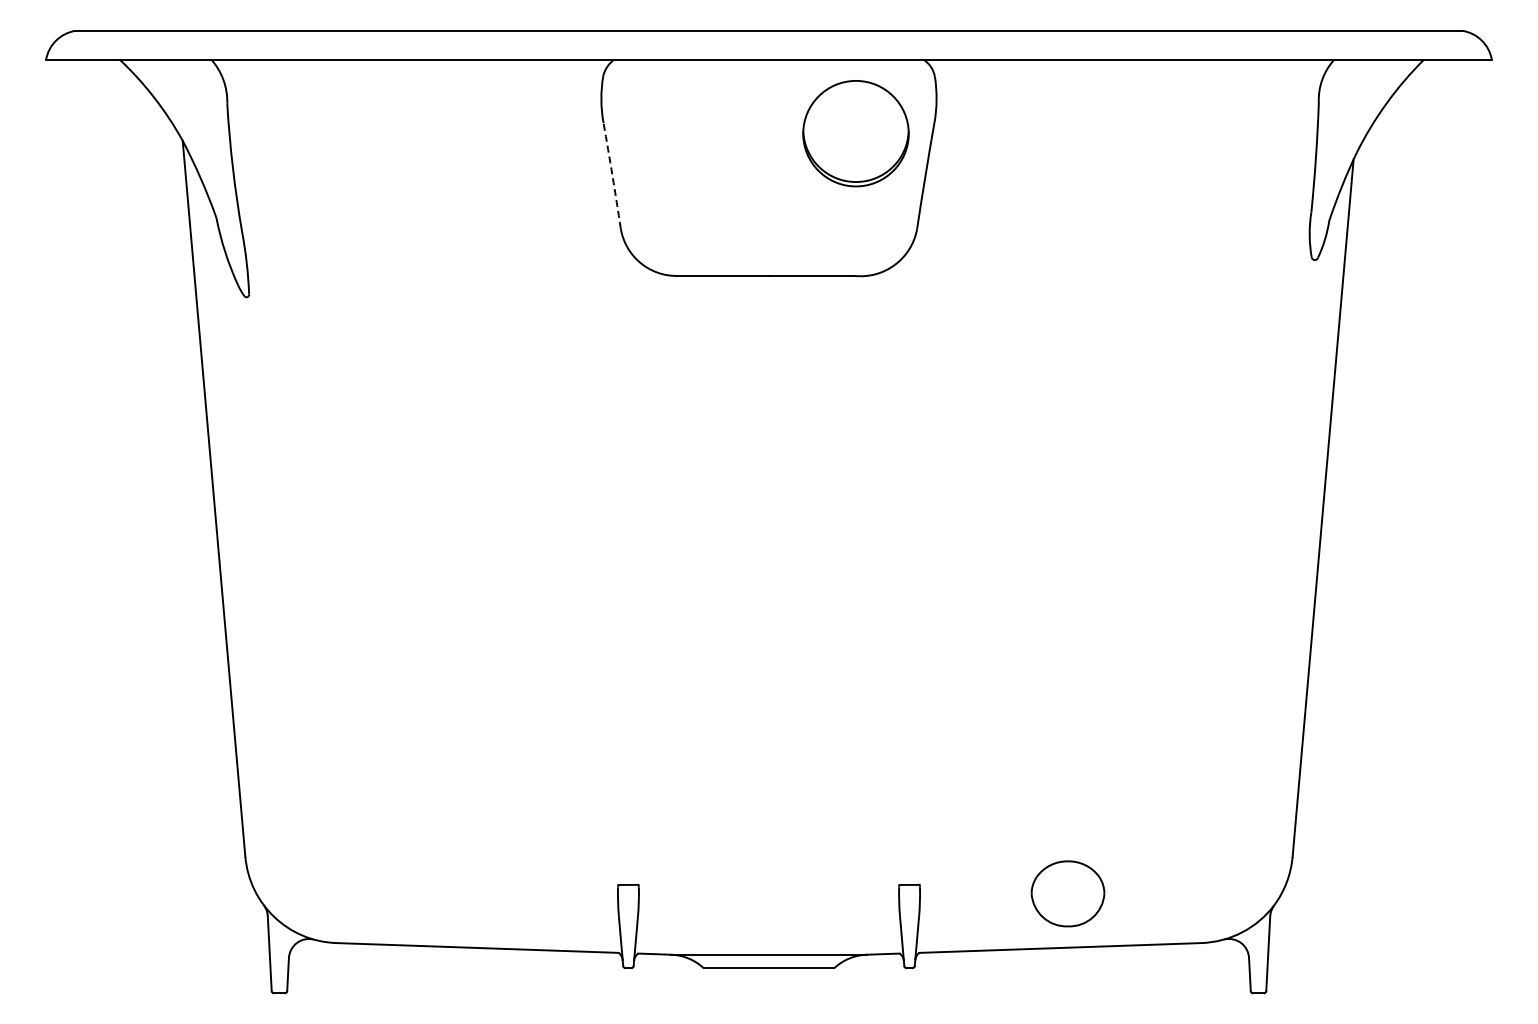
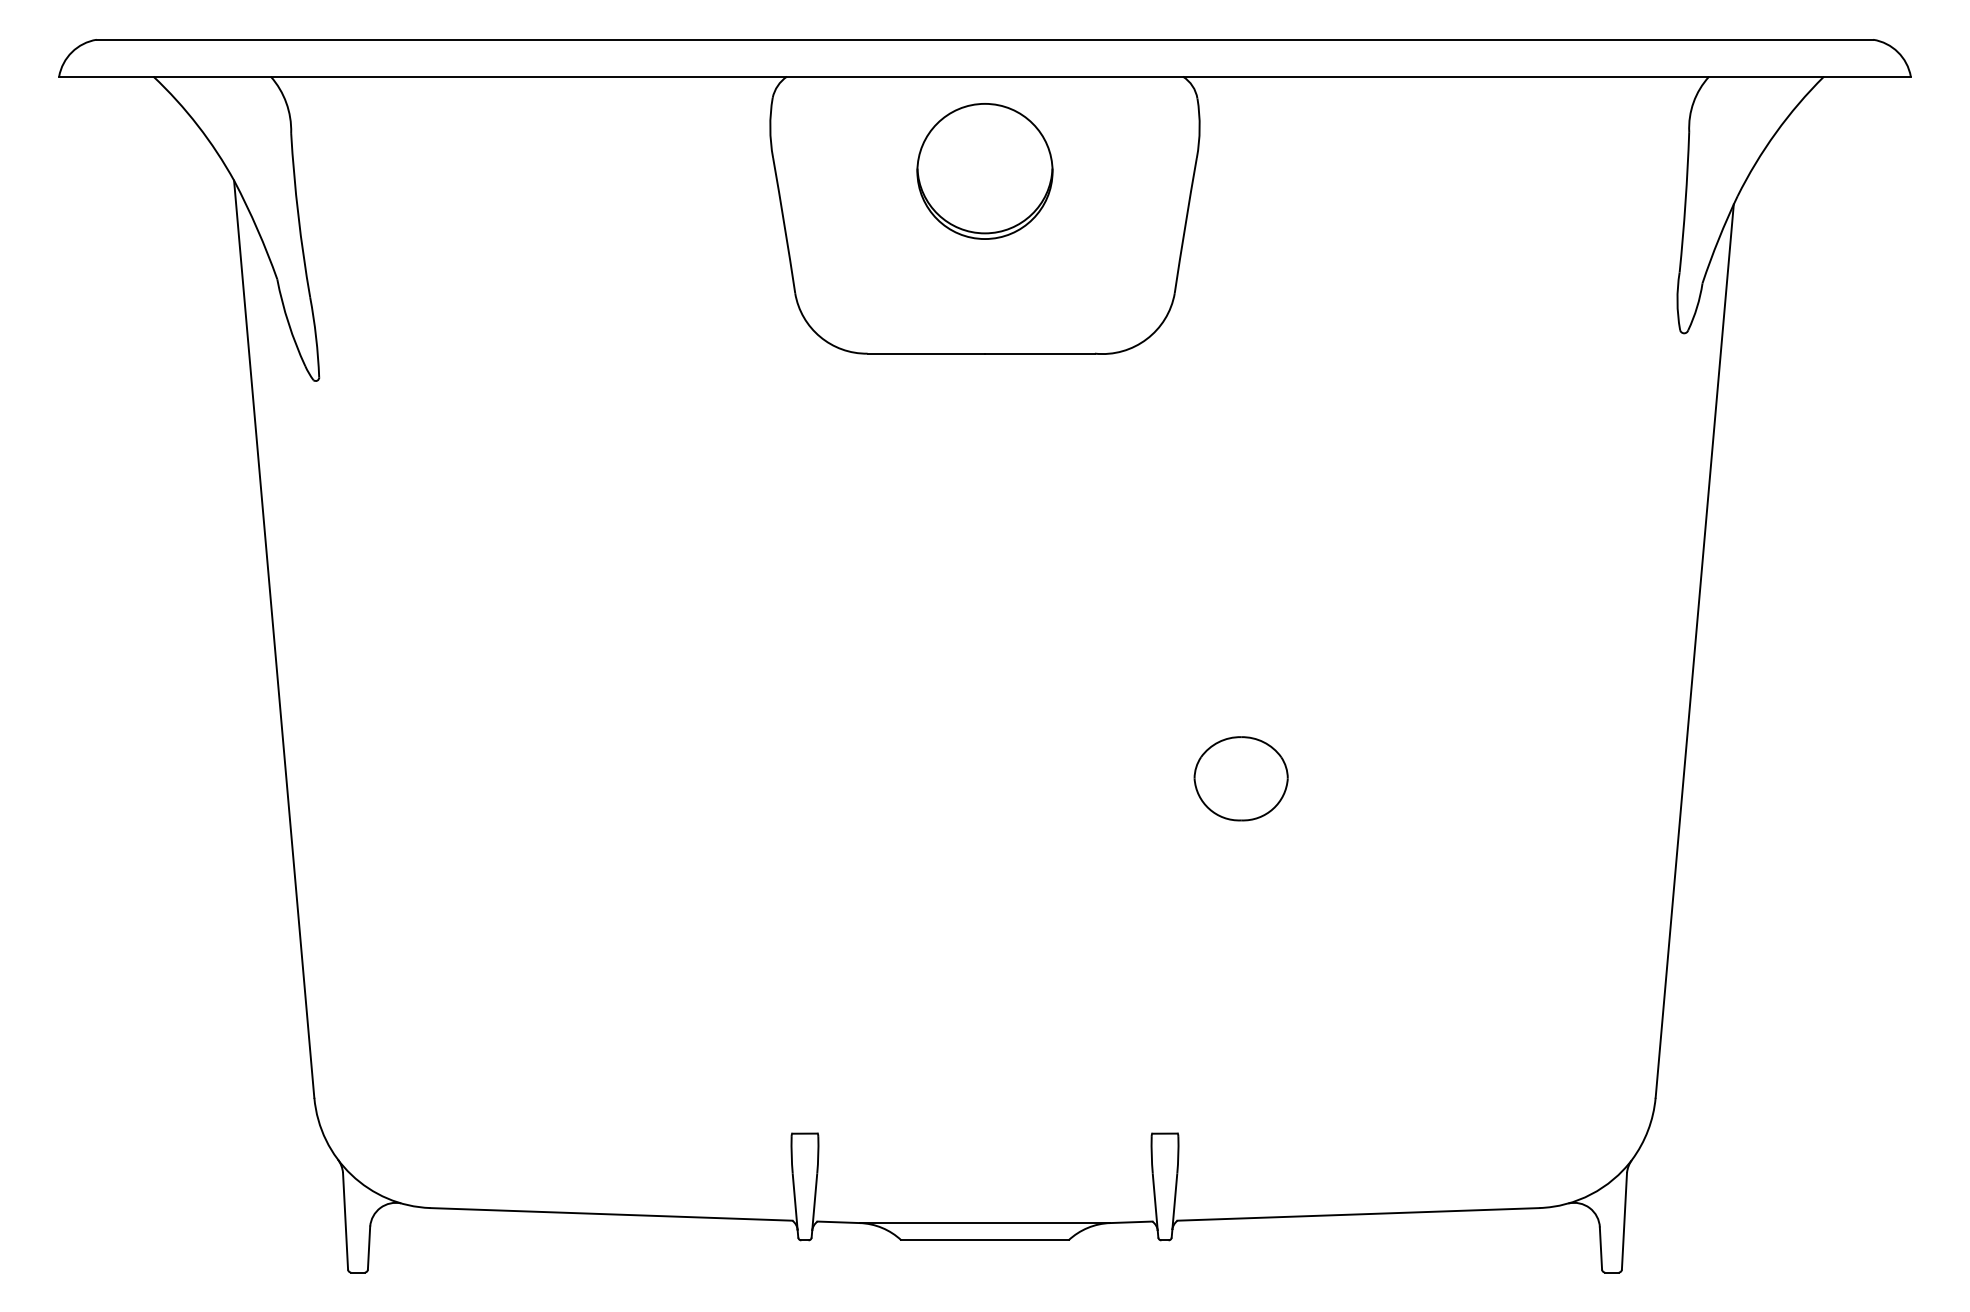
part: (855, 133) -> (984, 171), moved
arc: (612, 175) -> (784, 225), dashed -> solid
part: (1067, 893) -> (1240, 778), moved

